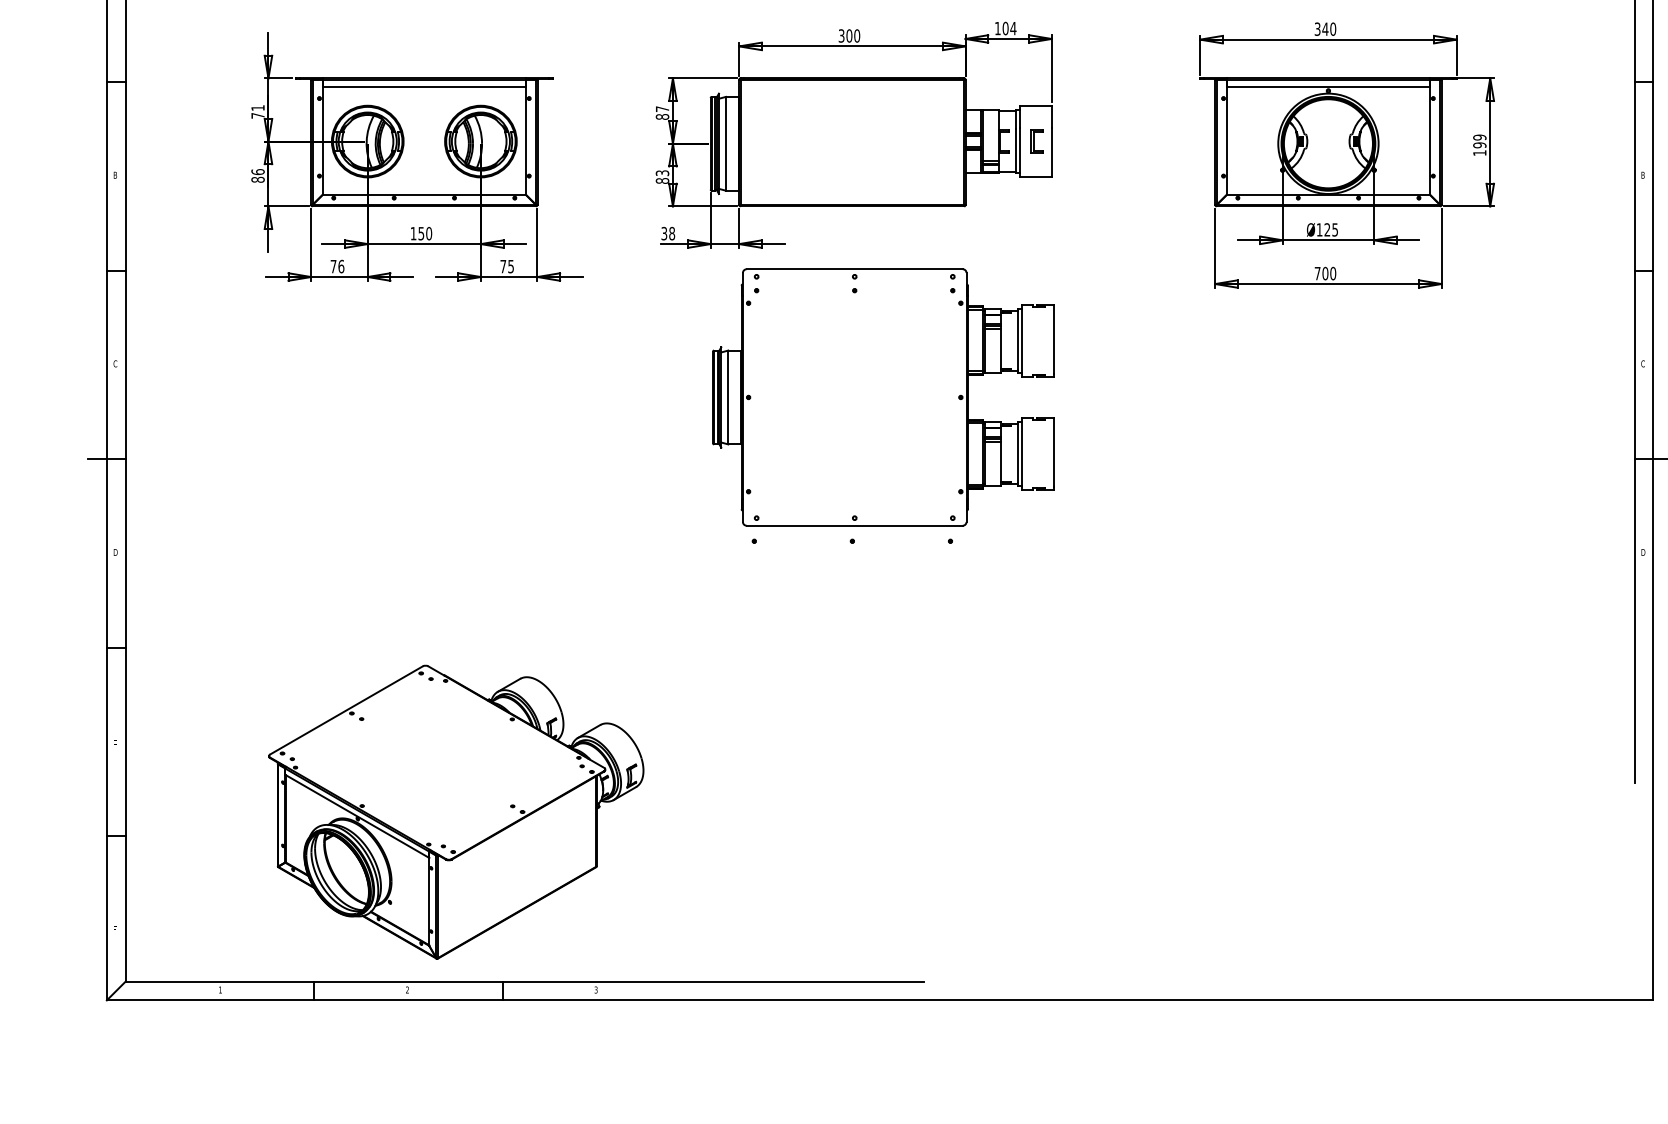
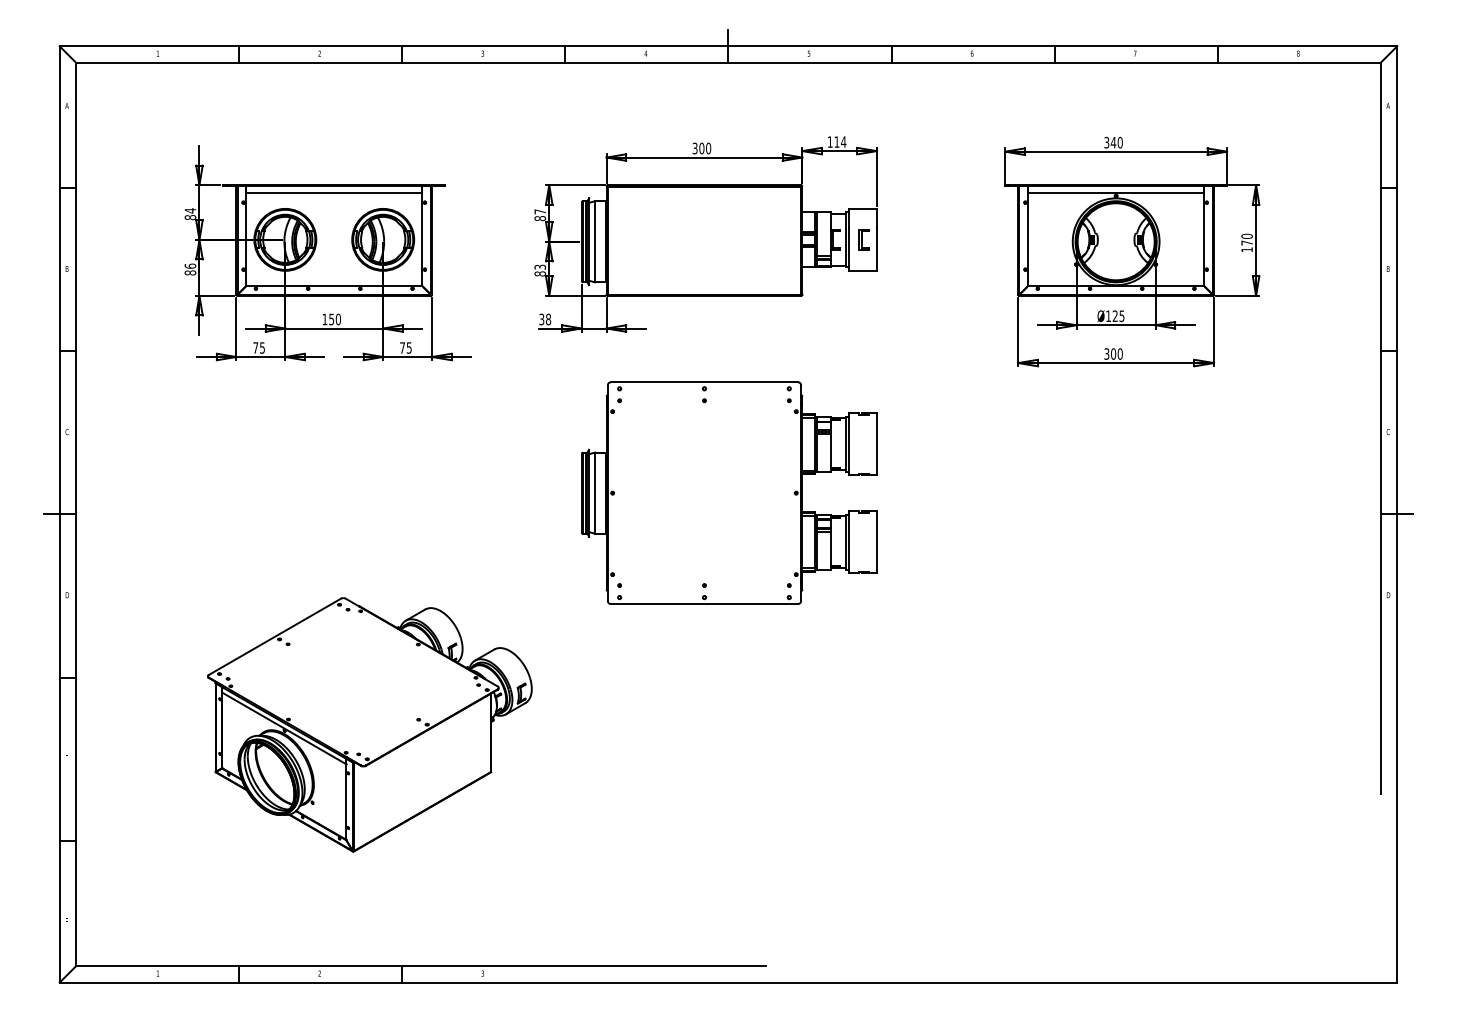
text: (1005, 27) -> (836, 141), 104 -> 114
text: (258, 112) -> (190, 214), 71 -> 84
text: (1479, 141) -> (1246, 239), 199 -> 170
text: (341, 266) -> (262, 347), 76 -> 75
text: (1317, 272) -> (1106, 353), 700 -> 300
part: (883, 396) -> (729, 492), moved
part: (455, 811) -> (369, 724), moved

